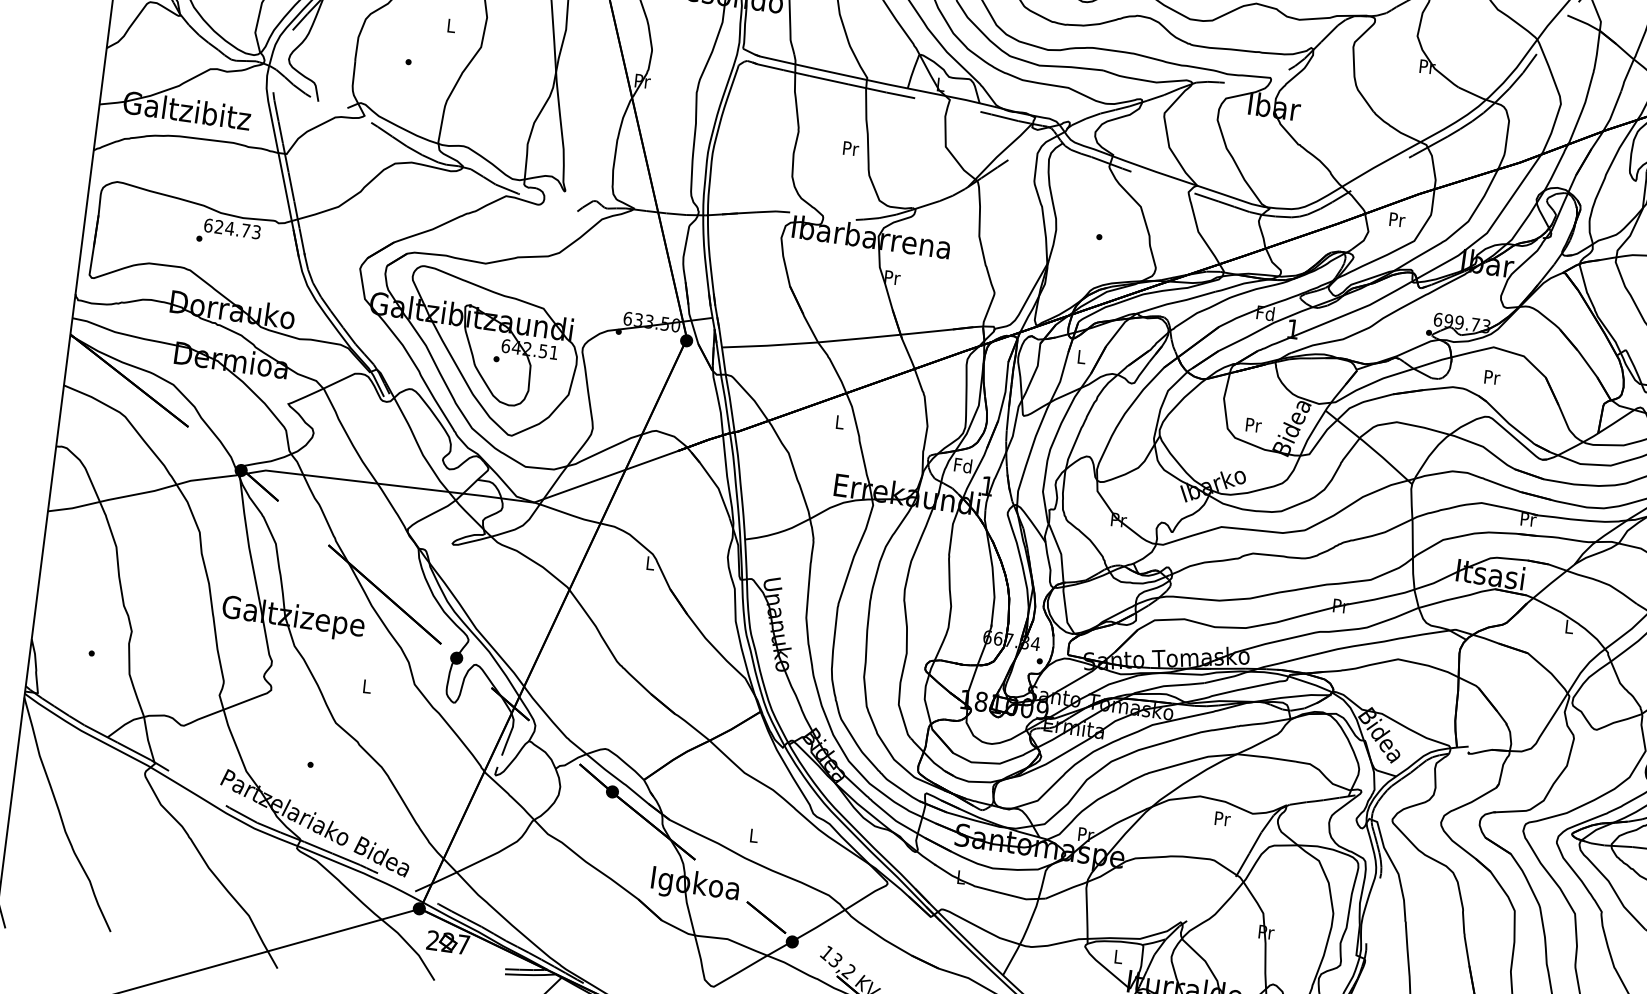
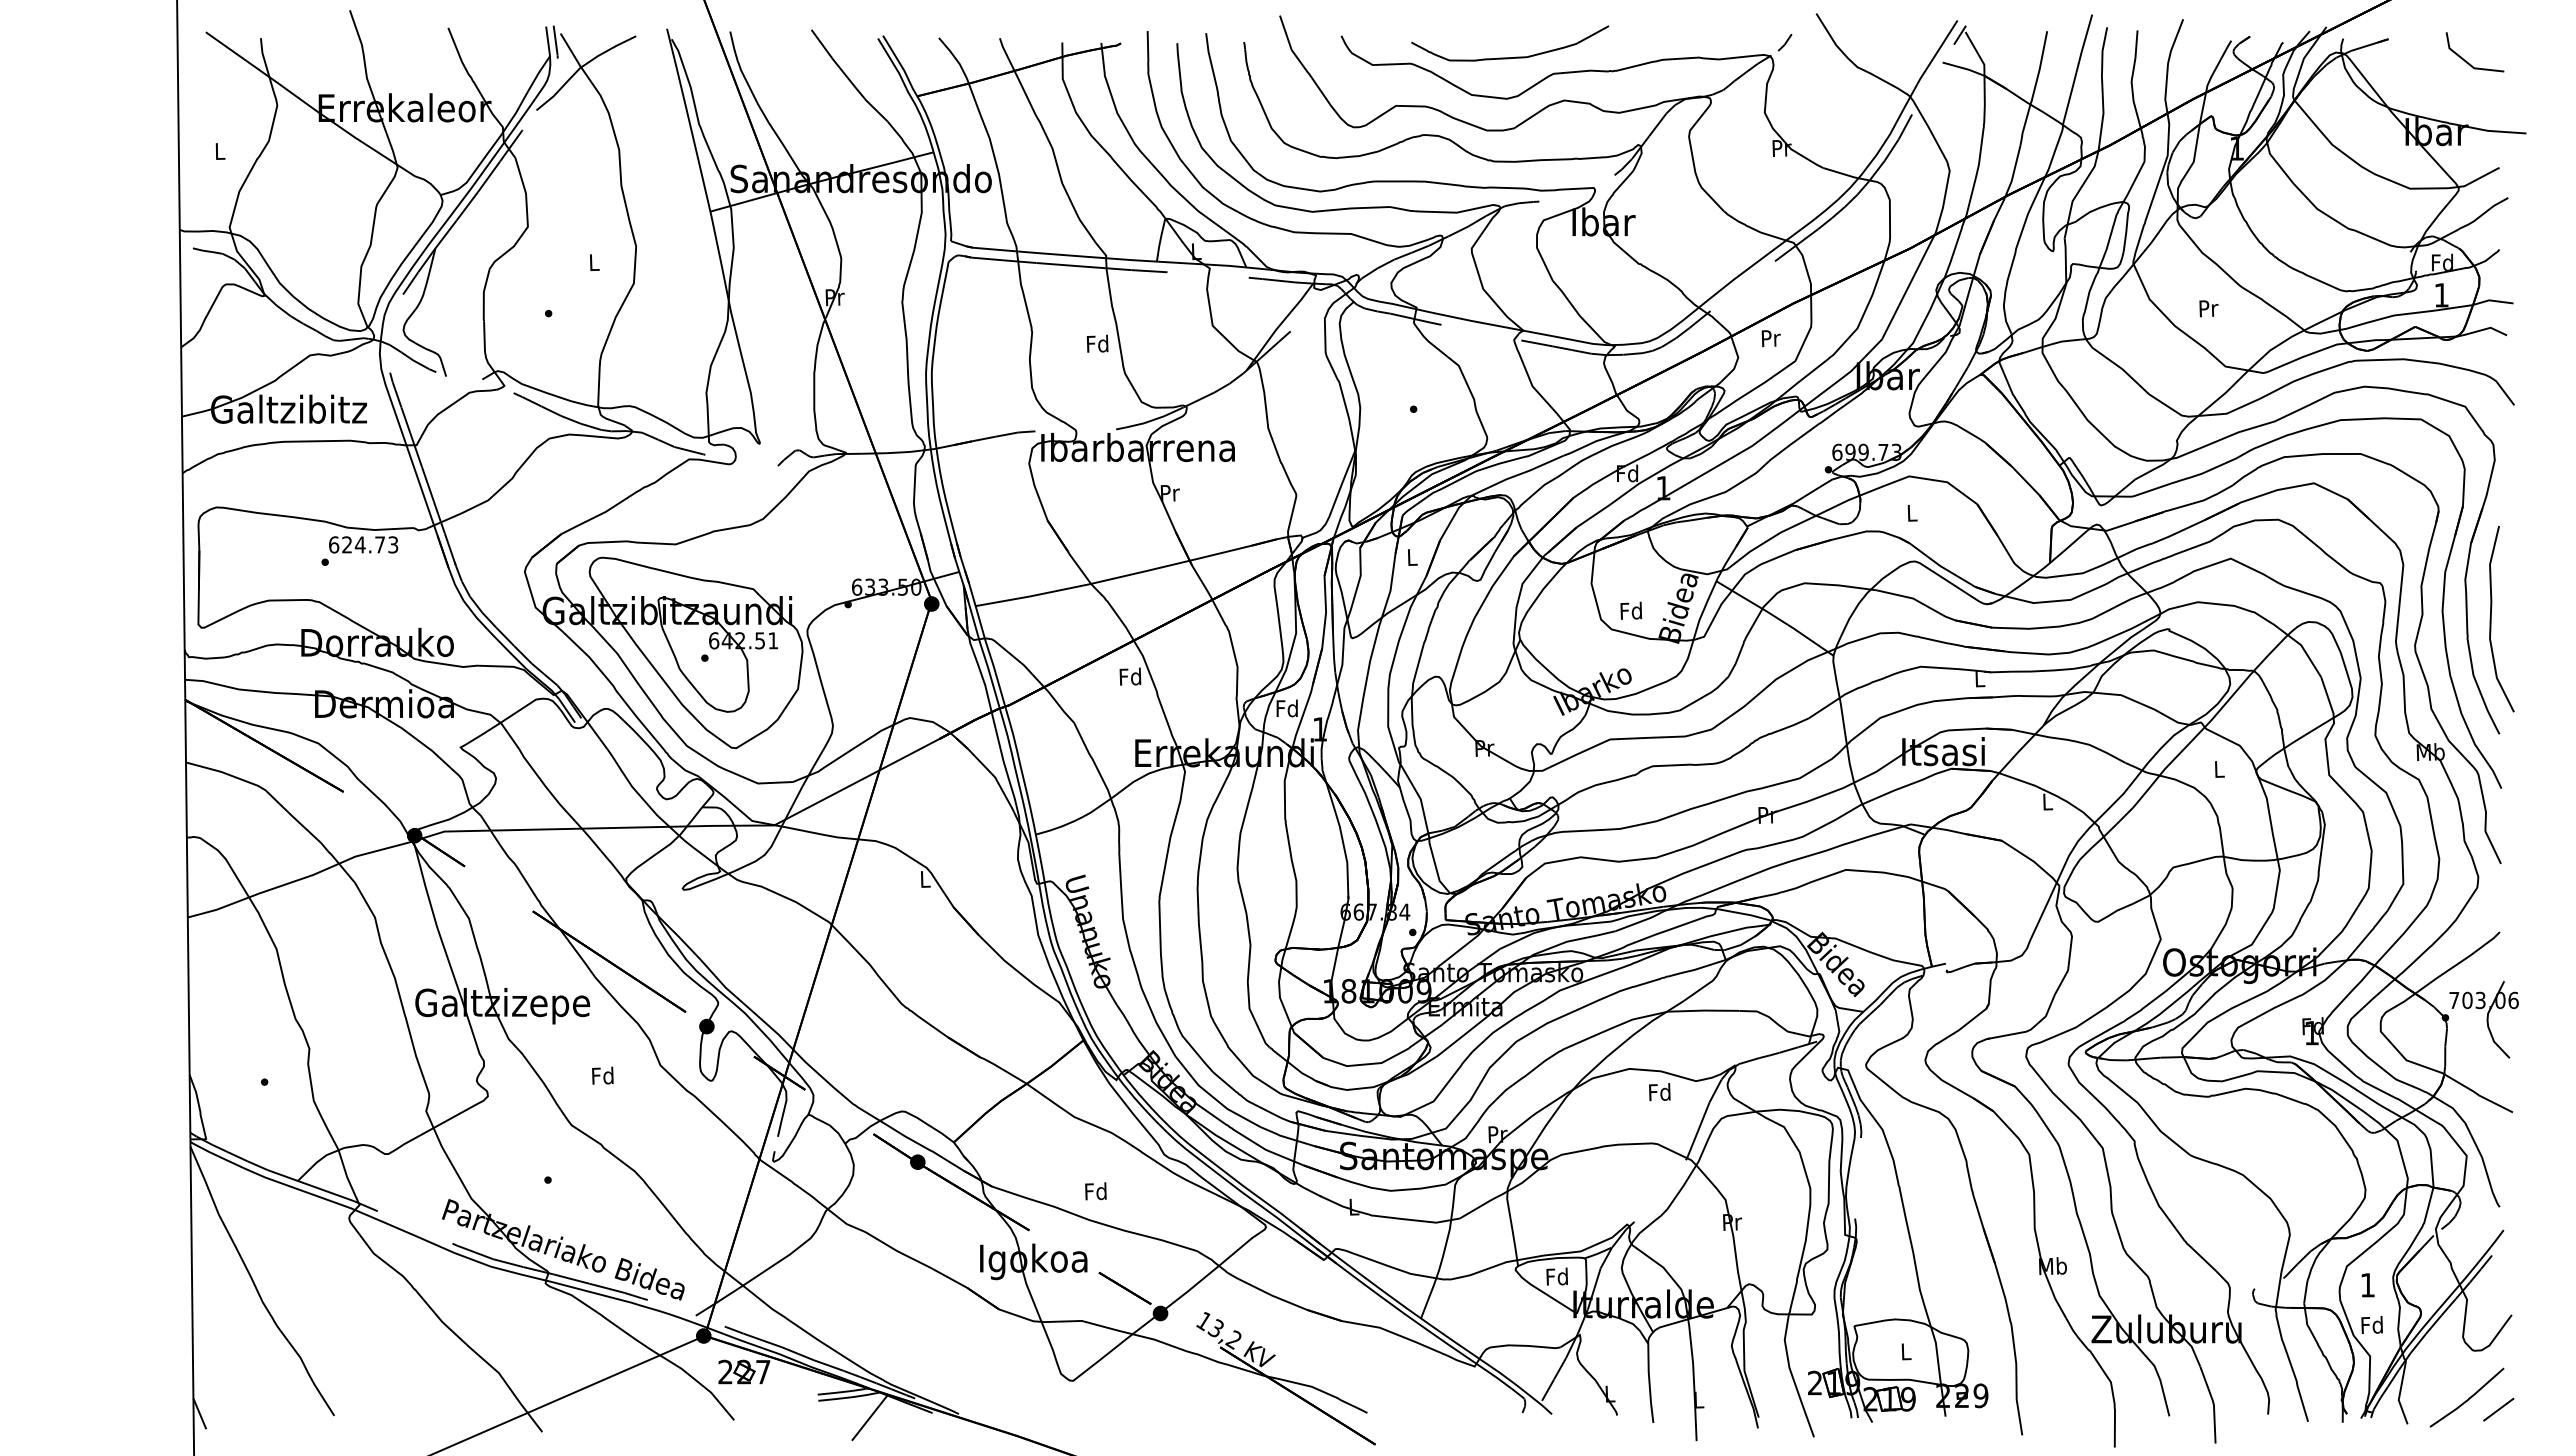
text: (850, 148) -> (1097, 343), Pr -> Fd
text: (1492, 377) -> (1912, 513), Pr -> L
text: (839, 421) -> (1130, 676), L -> Fd
text: (1253, 424) -> (1631, 610), Pr -> Fd
text: (1527, 519) -> (1979, 679), Pr -> L
text: (366, 686) -> (602, 1075), L -> Fd
text: (1221, 818) -> (1659, 1092), Pr -> Fd
text: (753, 835) -> (1095, 1191), L -> Fd
text: (1117, 956) -> (1556, 1276), L -> Fd

